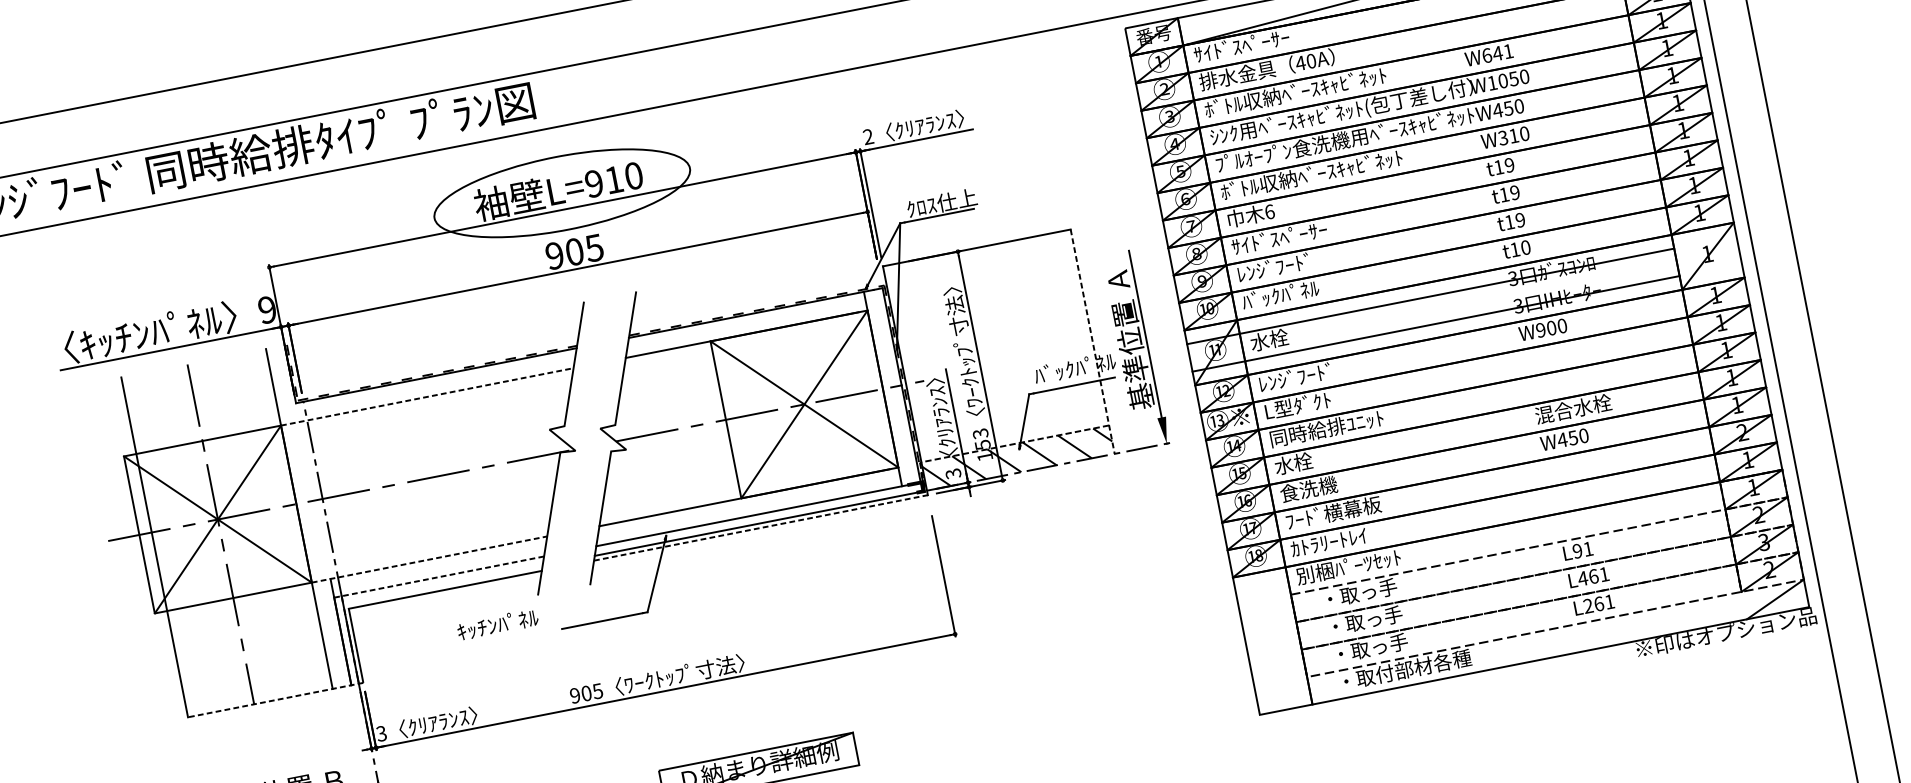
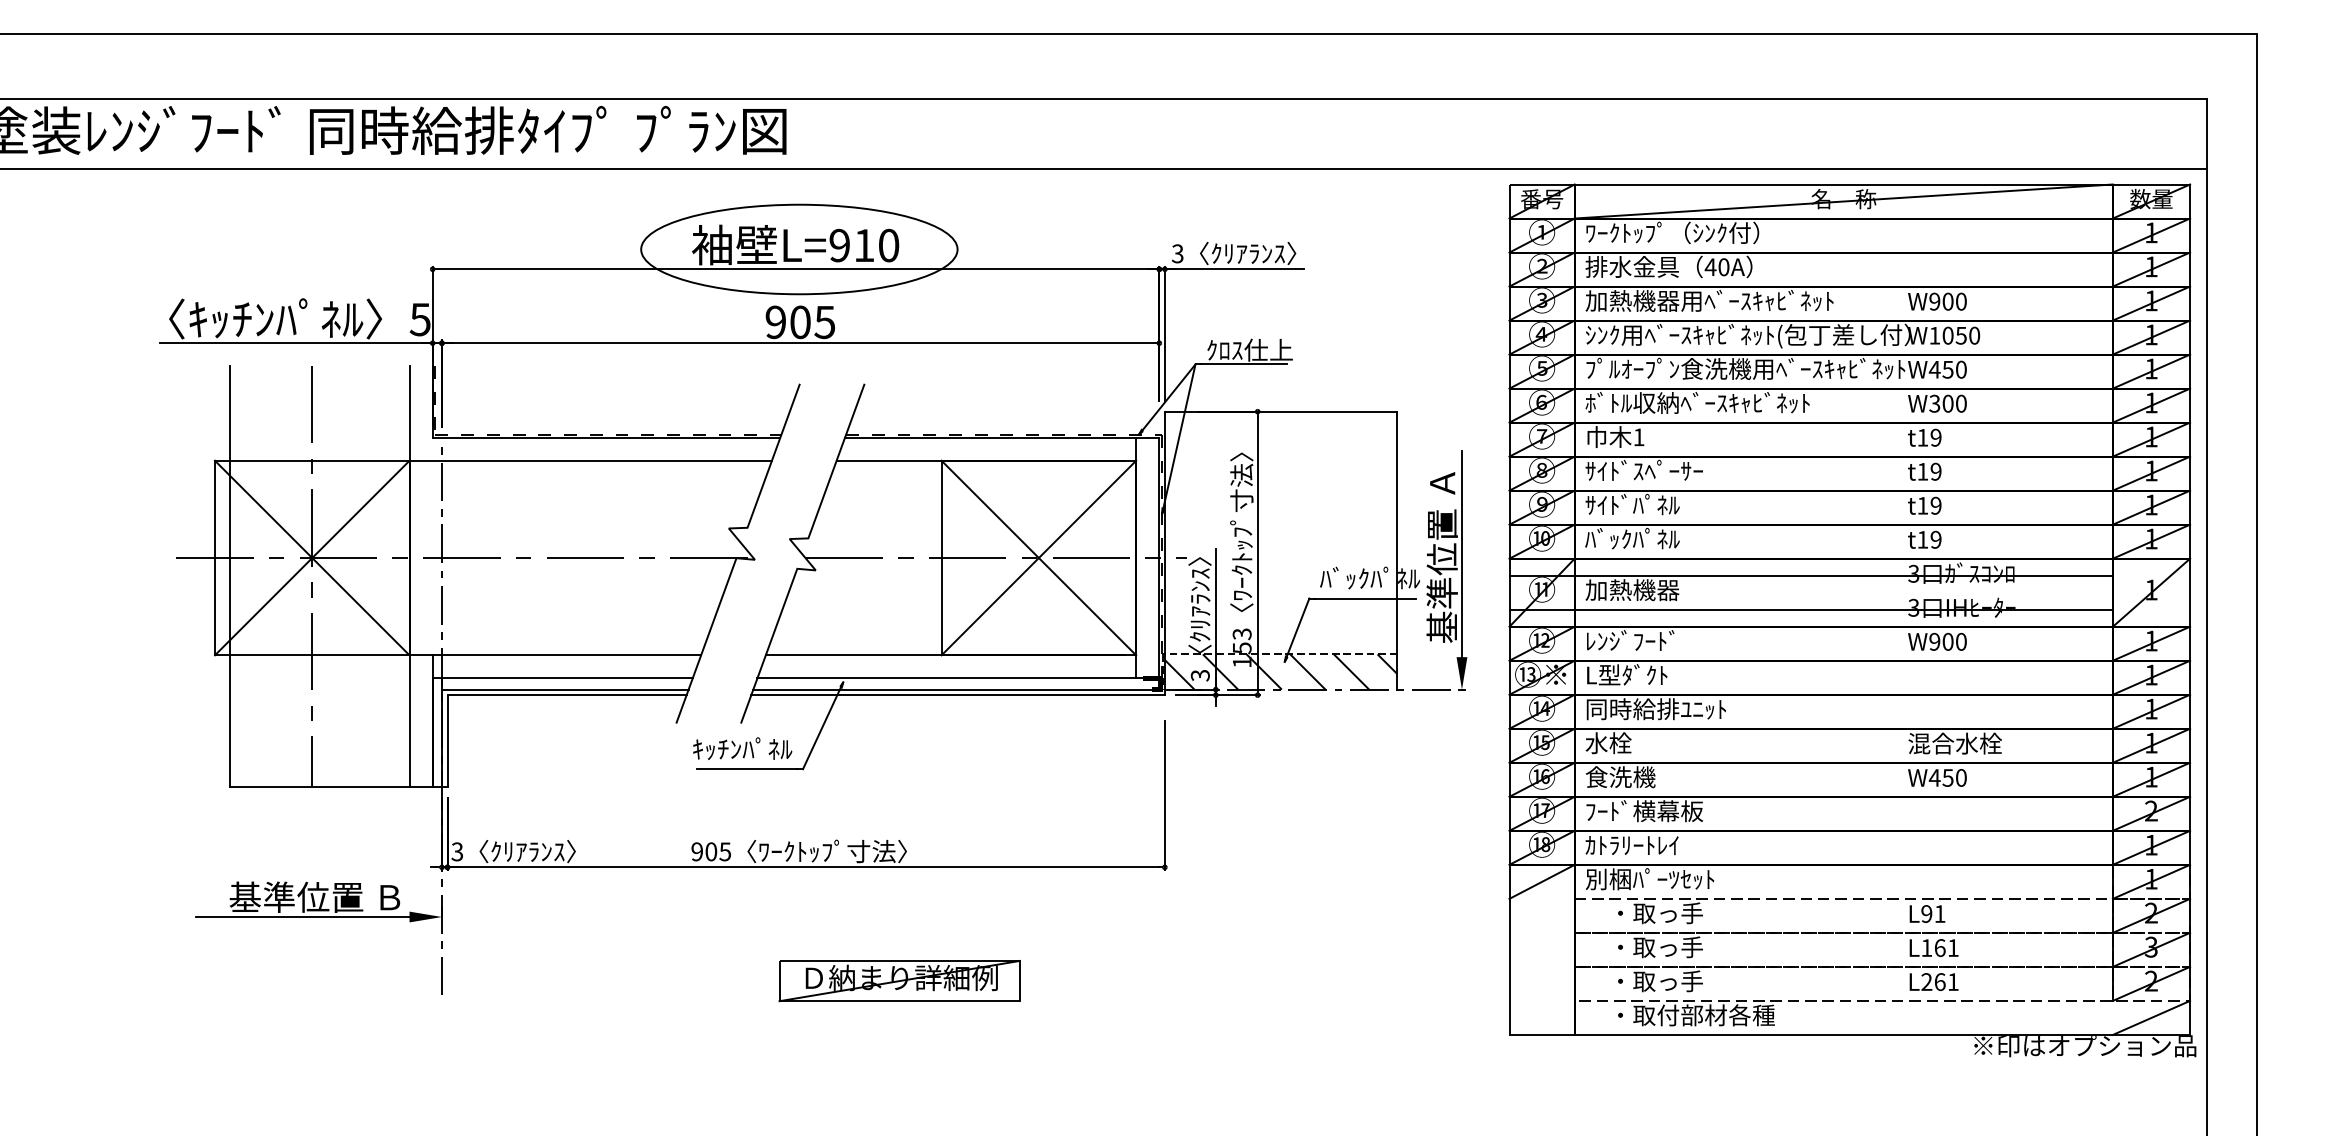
text: (1264, 41) -> (1672, 232), ｻｲﾄﾞｽﾍﾟｰｻｰ -> ﾜｰｸﾄｯﾌﾟ（ｼﾝｸ付）
text: (1497, 53) -> (1947, 301), W641 -> W900
text: (1305, 90) -> (1709, 300), ﾎﾞﾄﾙ収納ﾍﾞｰｽｷｬﾋﾞﾈｯﾄ -> 加熱機器用ﾍﾞｰｽｷｬﾋﾞﾈｯﾄ
text: (1513, 135) -> (1947, 403), W310 -> W300
text: (868, 137) -> (1177, 254), 2 -> 3
text: (1269, 212) -> (1638, 437), 6 -> 1
text: (1525, 247) -> (1935, 539), t10 -> t19
text: (1275, 267) -> (1632, 504), ﾚﾝｼﾞﾌｰﾄﾞ -> ｻｲﾄﾞﾊﾟﾈﾙ
text: (266, 310) -> (419, 319), 9 -> 5
text: (1288, 336) -> (1632, 590), 水栓 -> 加熱機器
line: (1092, 341) -> (1397, 550), dashed -> solid
line: (427, 396) -> (591, 460), dashed -> solid
line: (761, 528) -> (958, 695), dashed -> solid
line: (429, 559) -> (555, 655), dashed -> solid
line: (439, 576) -> (563, 678), dashed -> solid
text: (1582, 578) -> (1926, 947), L461 -> L161
line: (442, 585) -> (564, 689), added
line: (1261, 585) -> (1541, 881), added
text: (497, 624) -> (742, 748), moved
line: (275, 699) -> (338, 786), dashed -> solid

